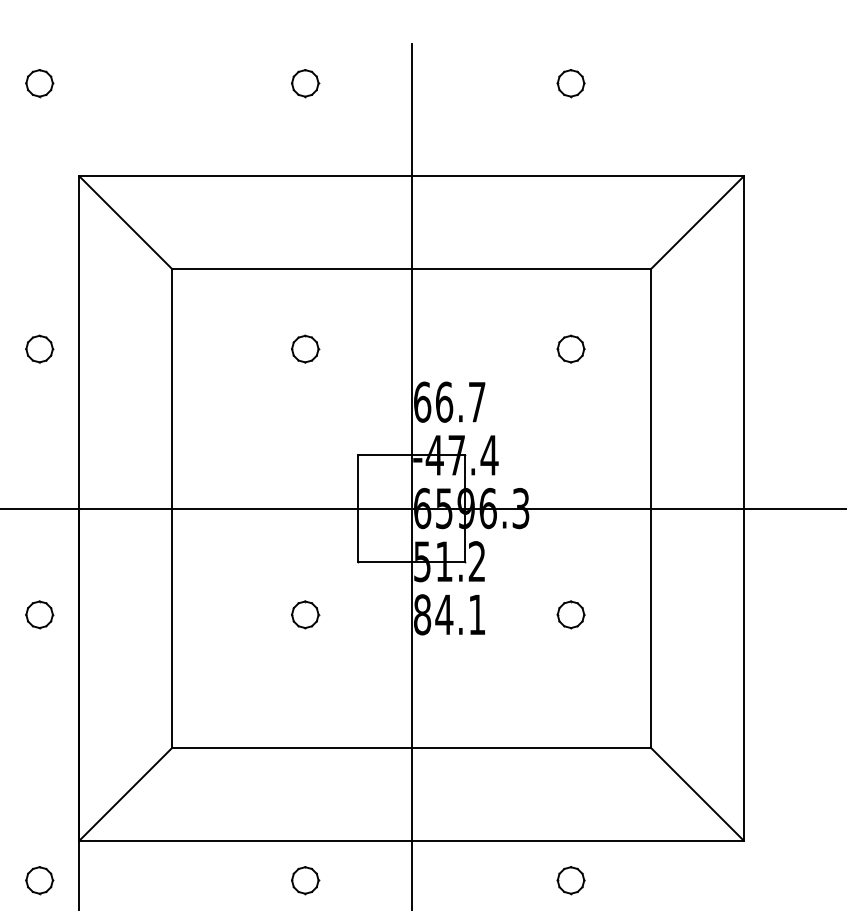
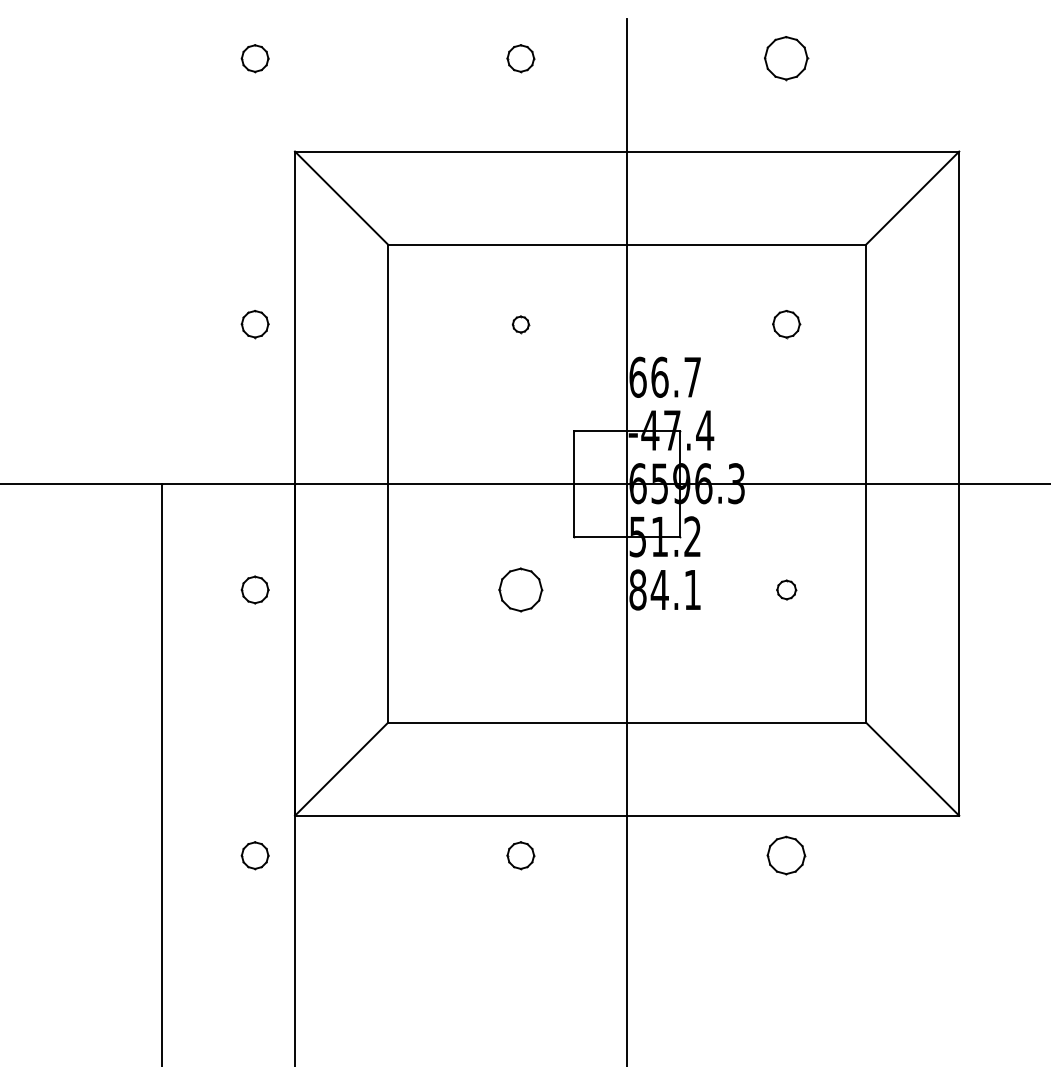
part: (570, 83) -> (786, 58), size x1.6
part: (304, 349) -> (520, 324), size x0.6
part: (304, 614) -> (520, 589), size x1.6
part: (570, 614) -> (786, 589), size x0.7
part: (570, 880) -> (786, 855), size x1.4

